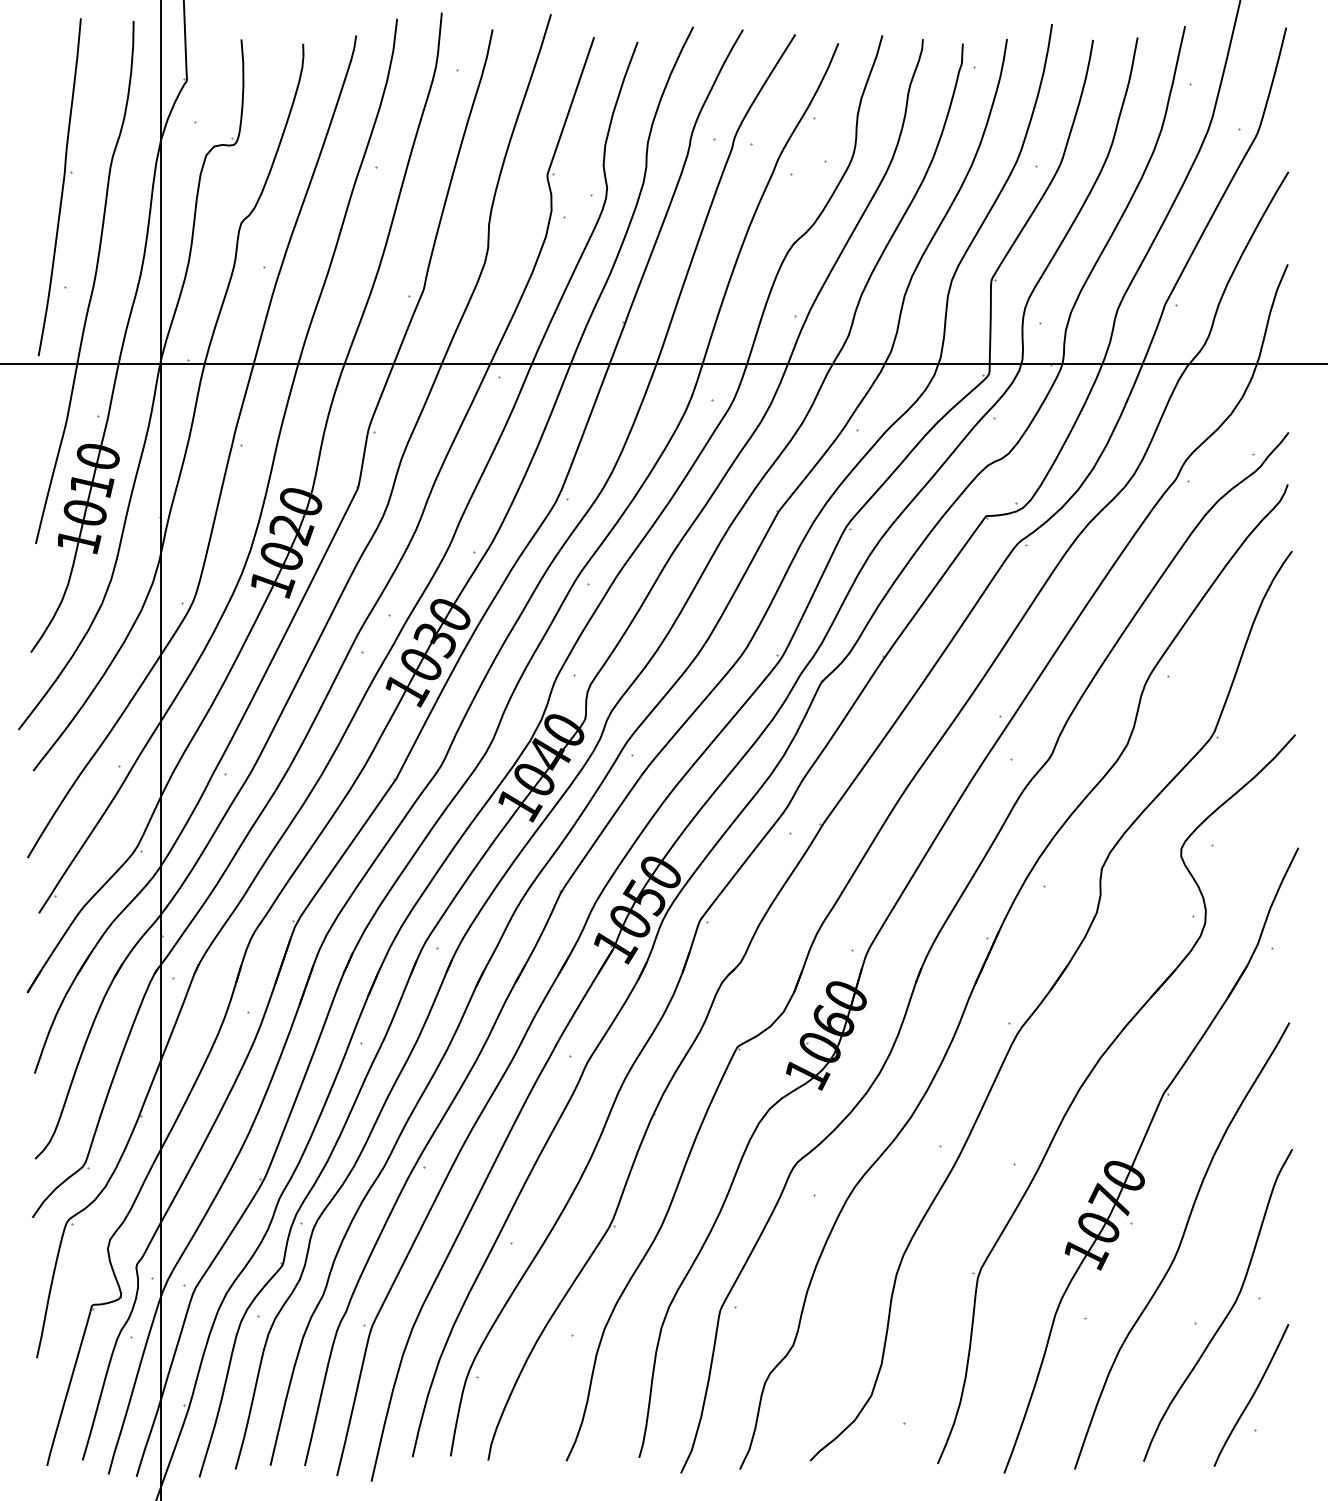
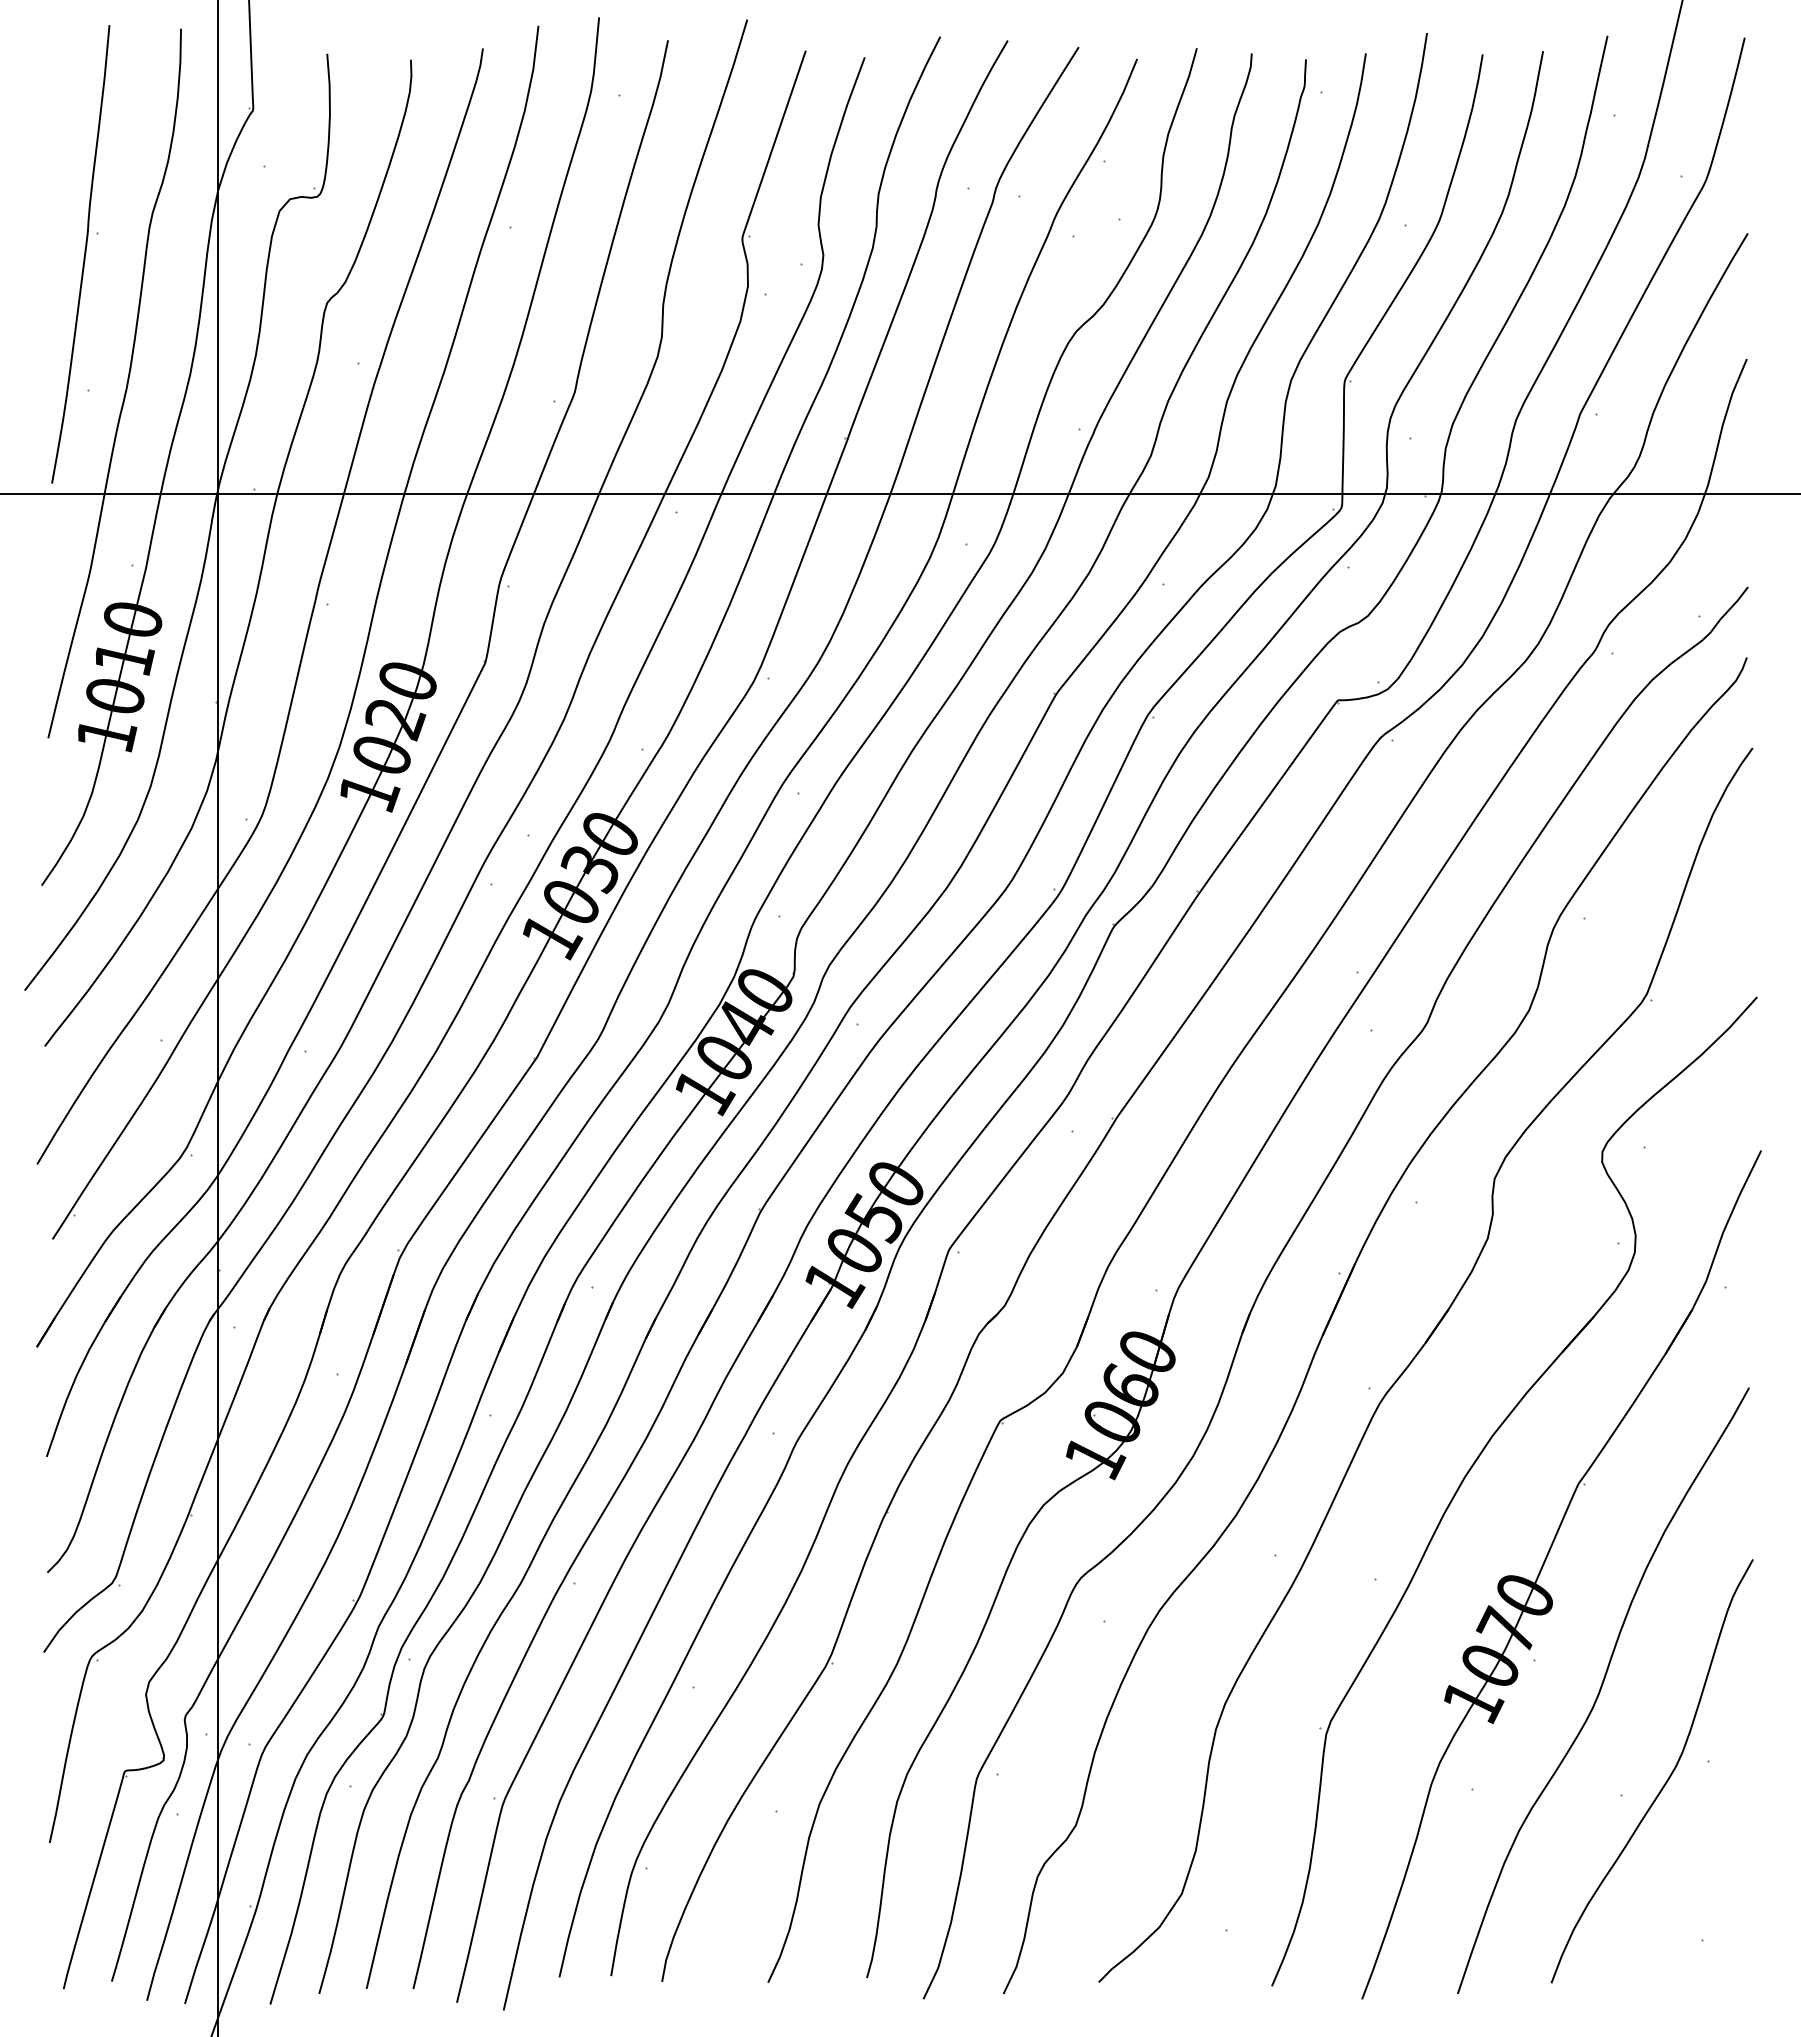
curve: (1252, 1395) -> (1698, 1893), removed

